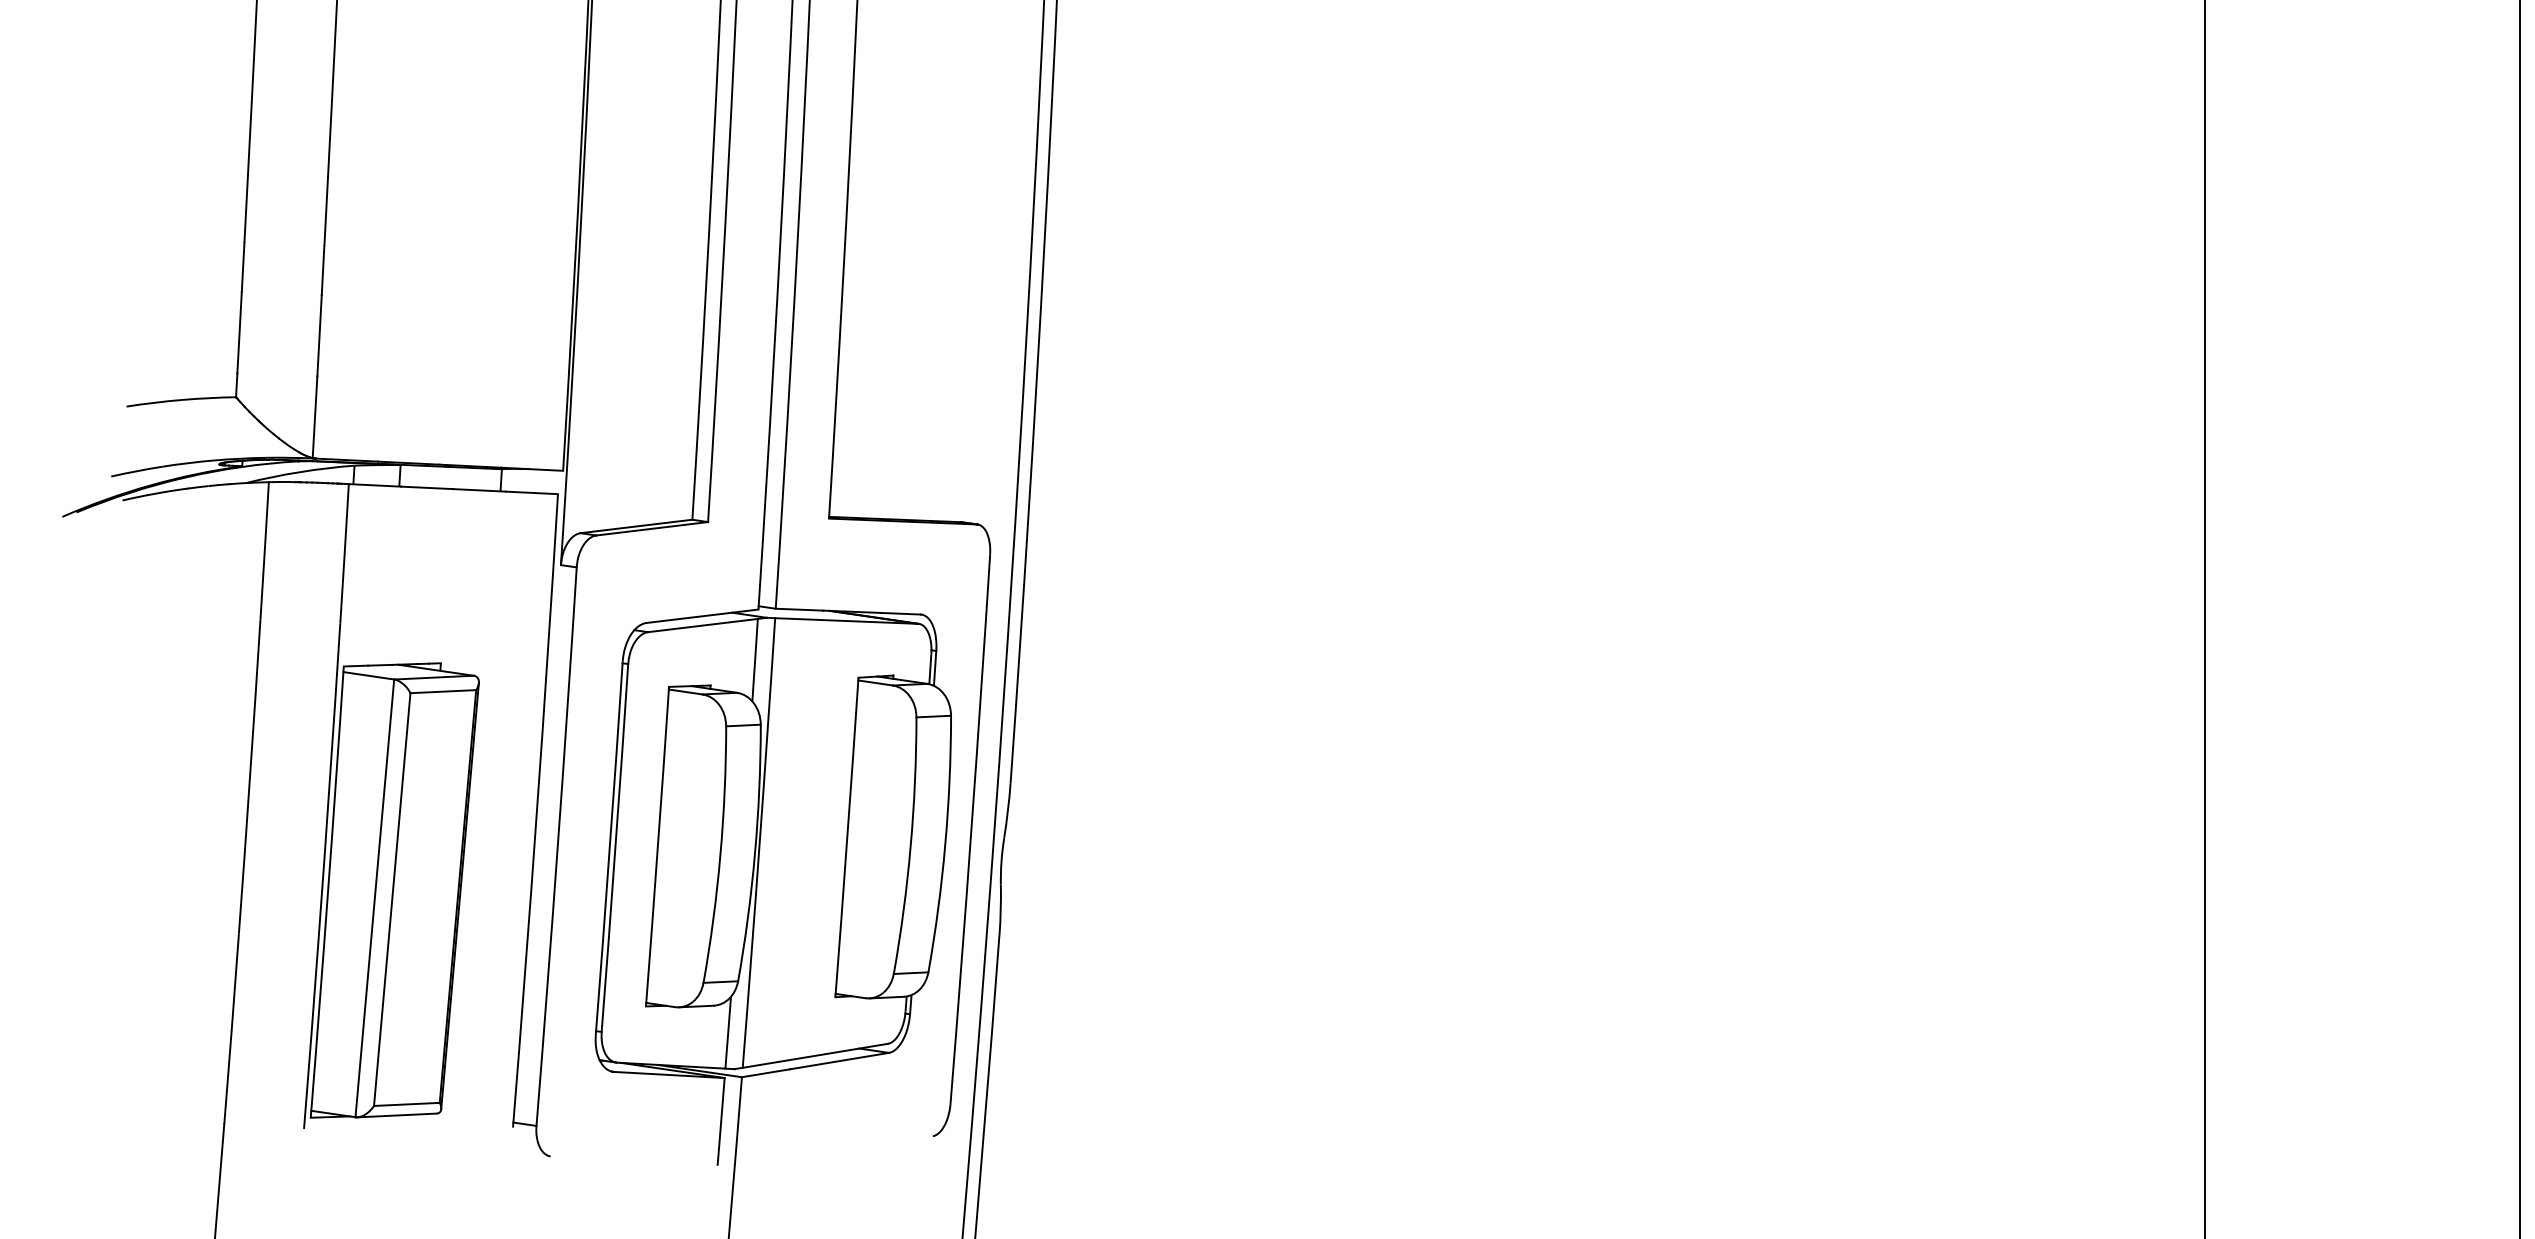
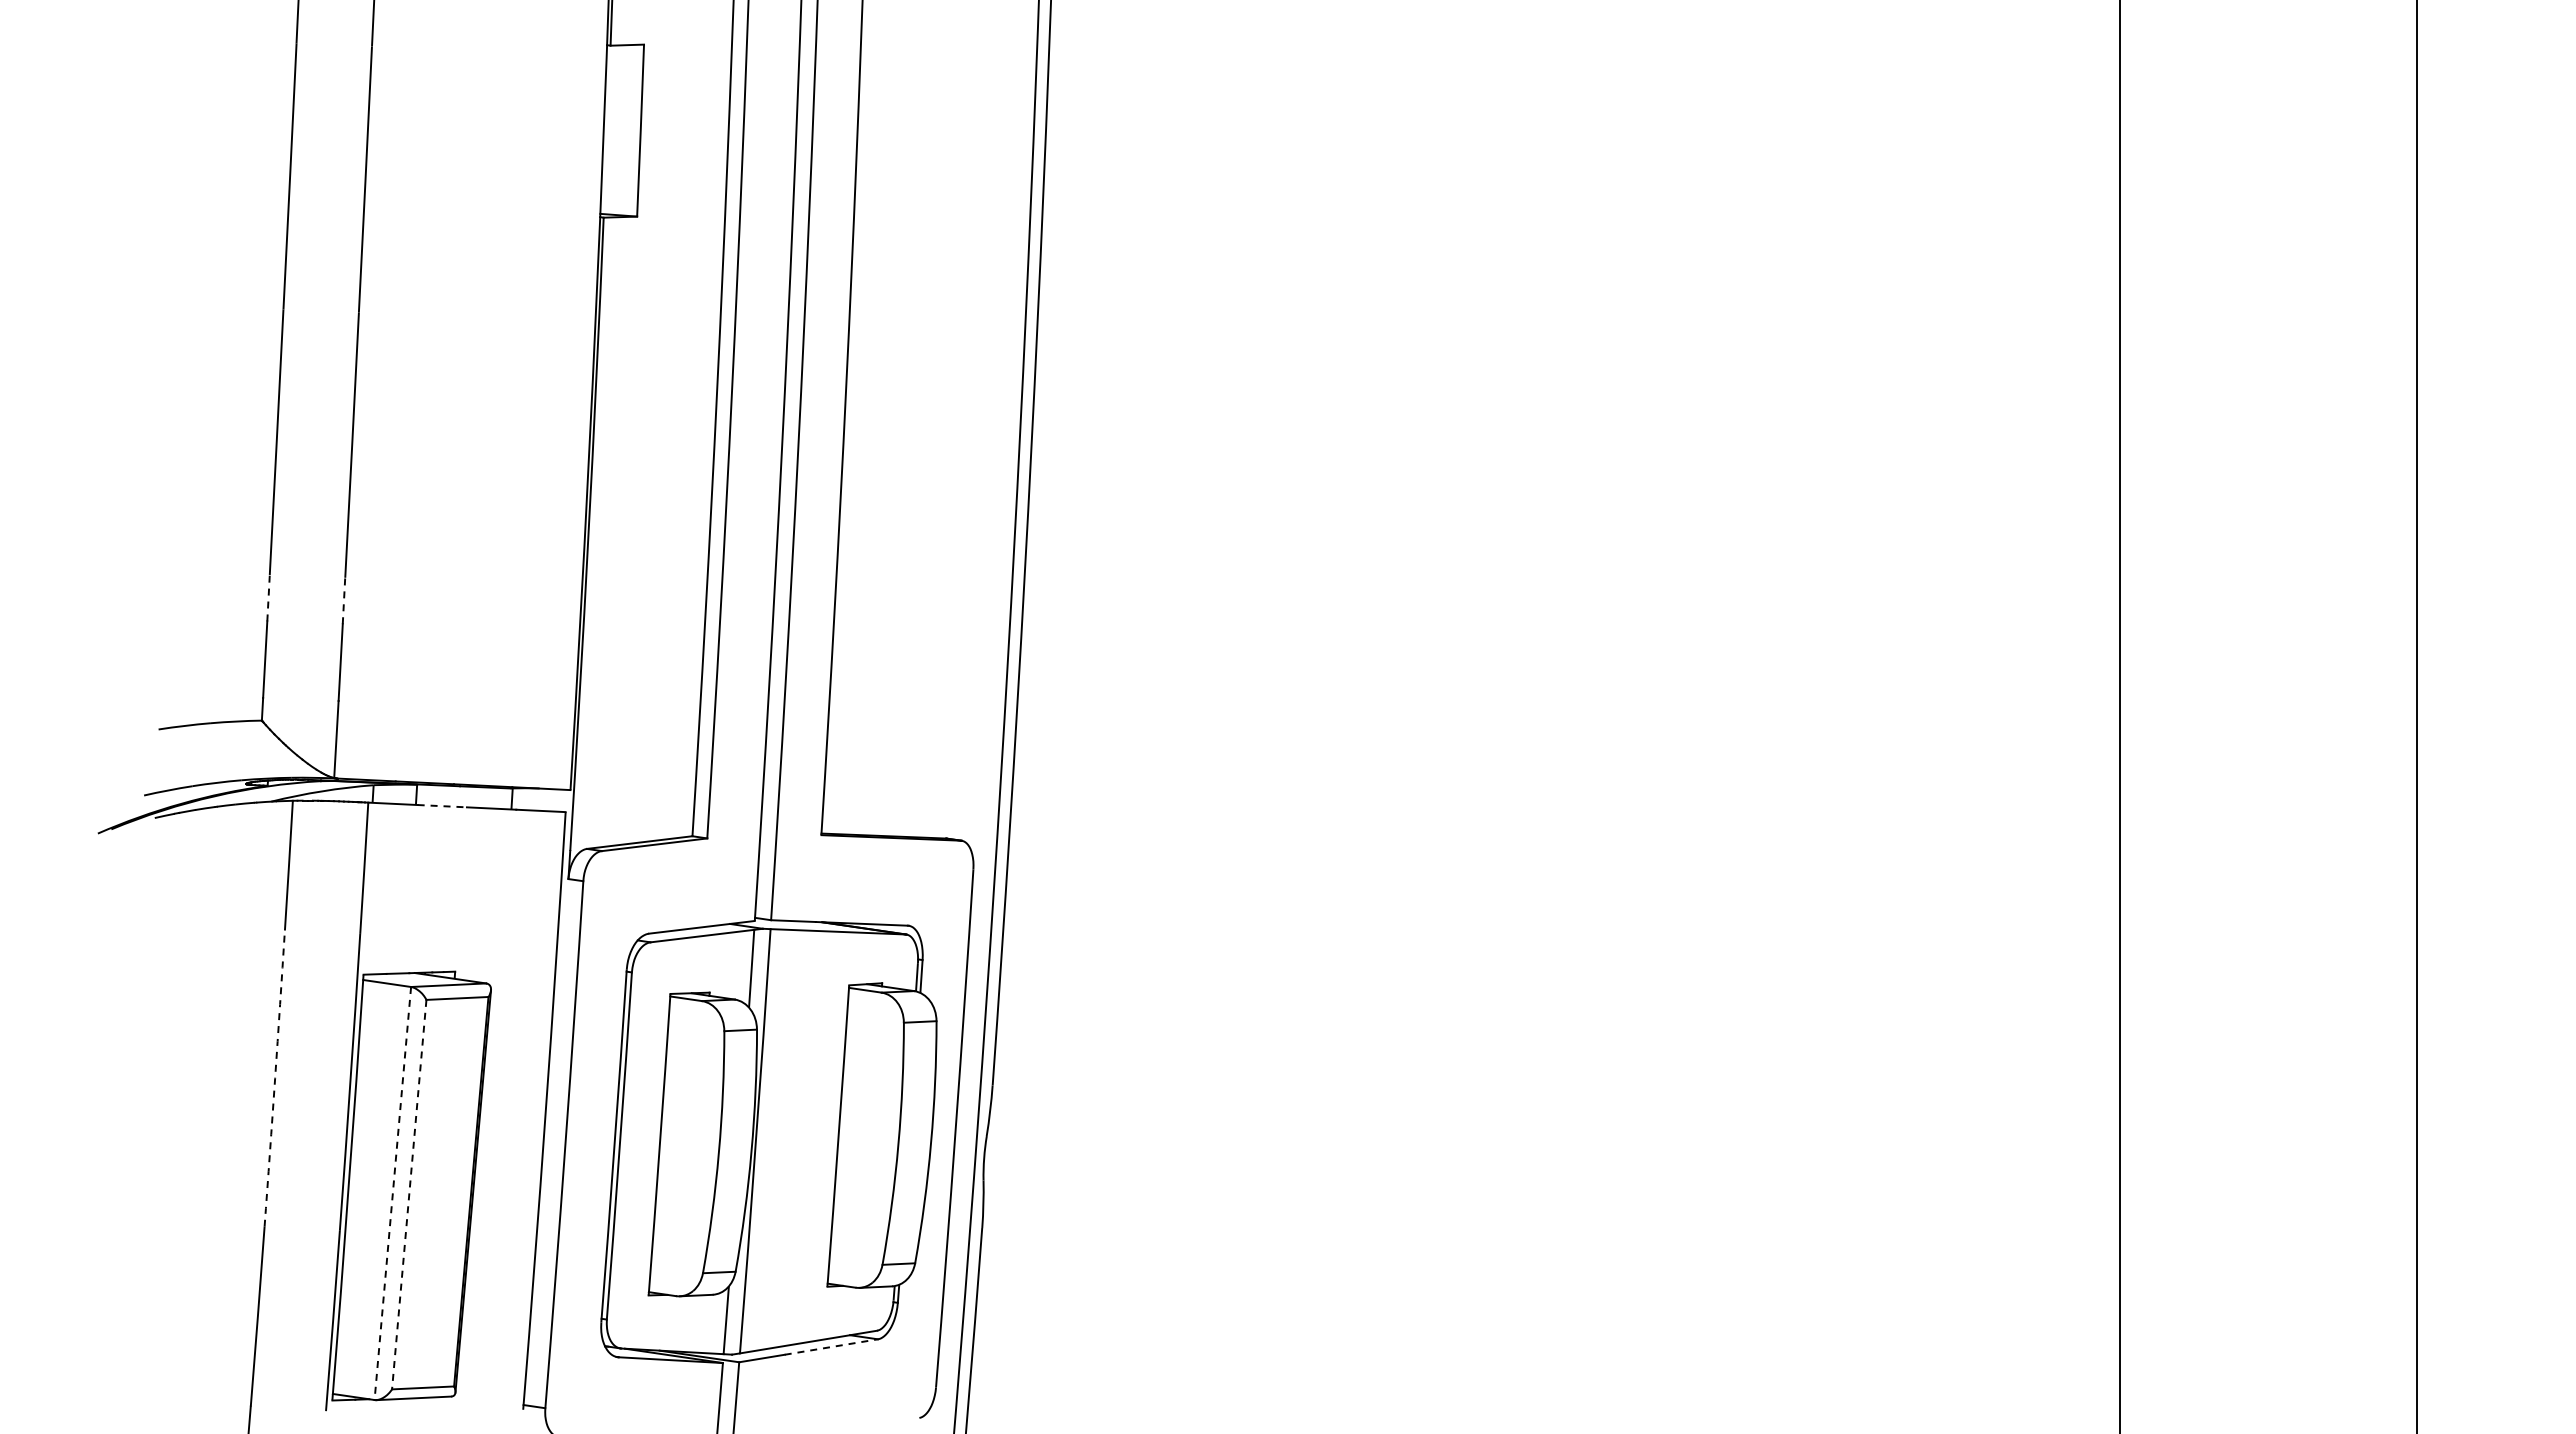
line: (243, 266) -> (268, 597), solid -> dashed
line: (323, 269) -> (344, 600), solid -> dashed
line: (427, 488) -> (442, 806), solid -> dashed
arc: (250, 776) -> (275, 1078), solid -> dashed
line: (374, 899) -> (392, 1194), solid -> dashed
line: (392, 900) -> (409, 1195), solid -> dashed
line: (839, 1060) -> (831, 1346), solid -> dashed

